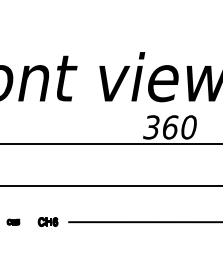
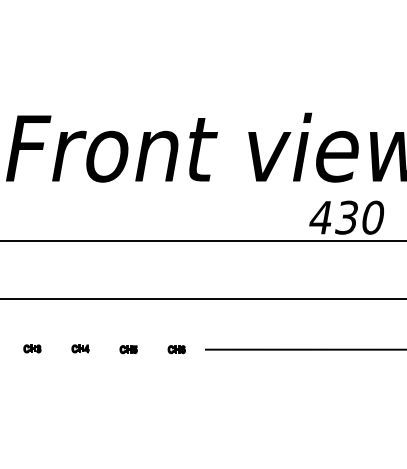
text: (160, 127) -> (333, 217), 360 -> 430
part: (47, 222) -> (176, 349), size x0.62

